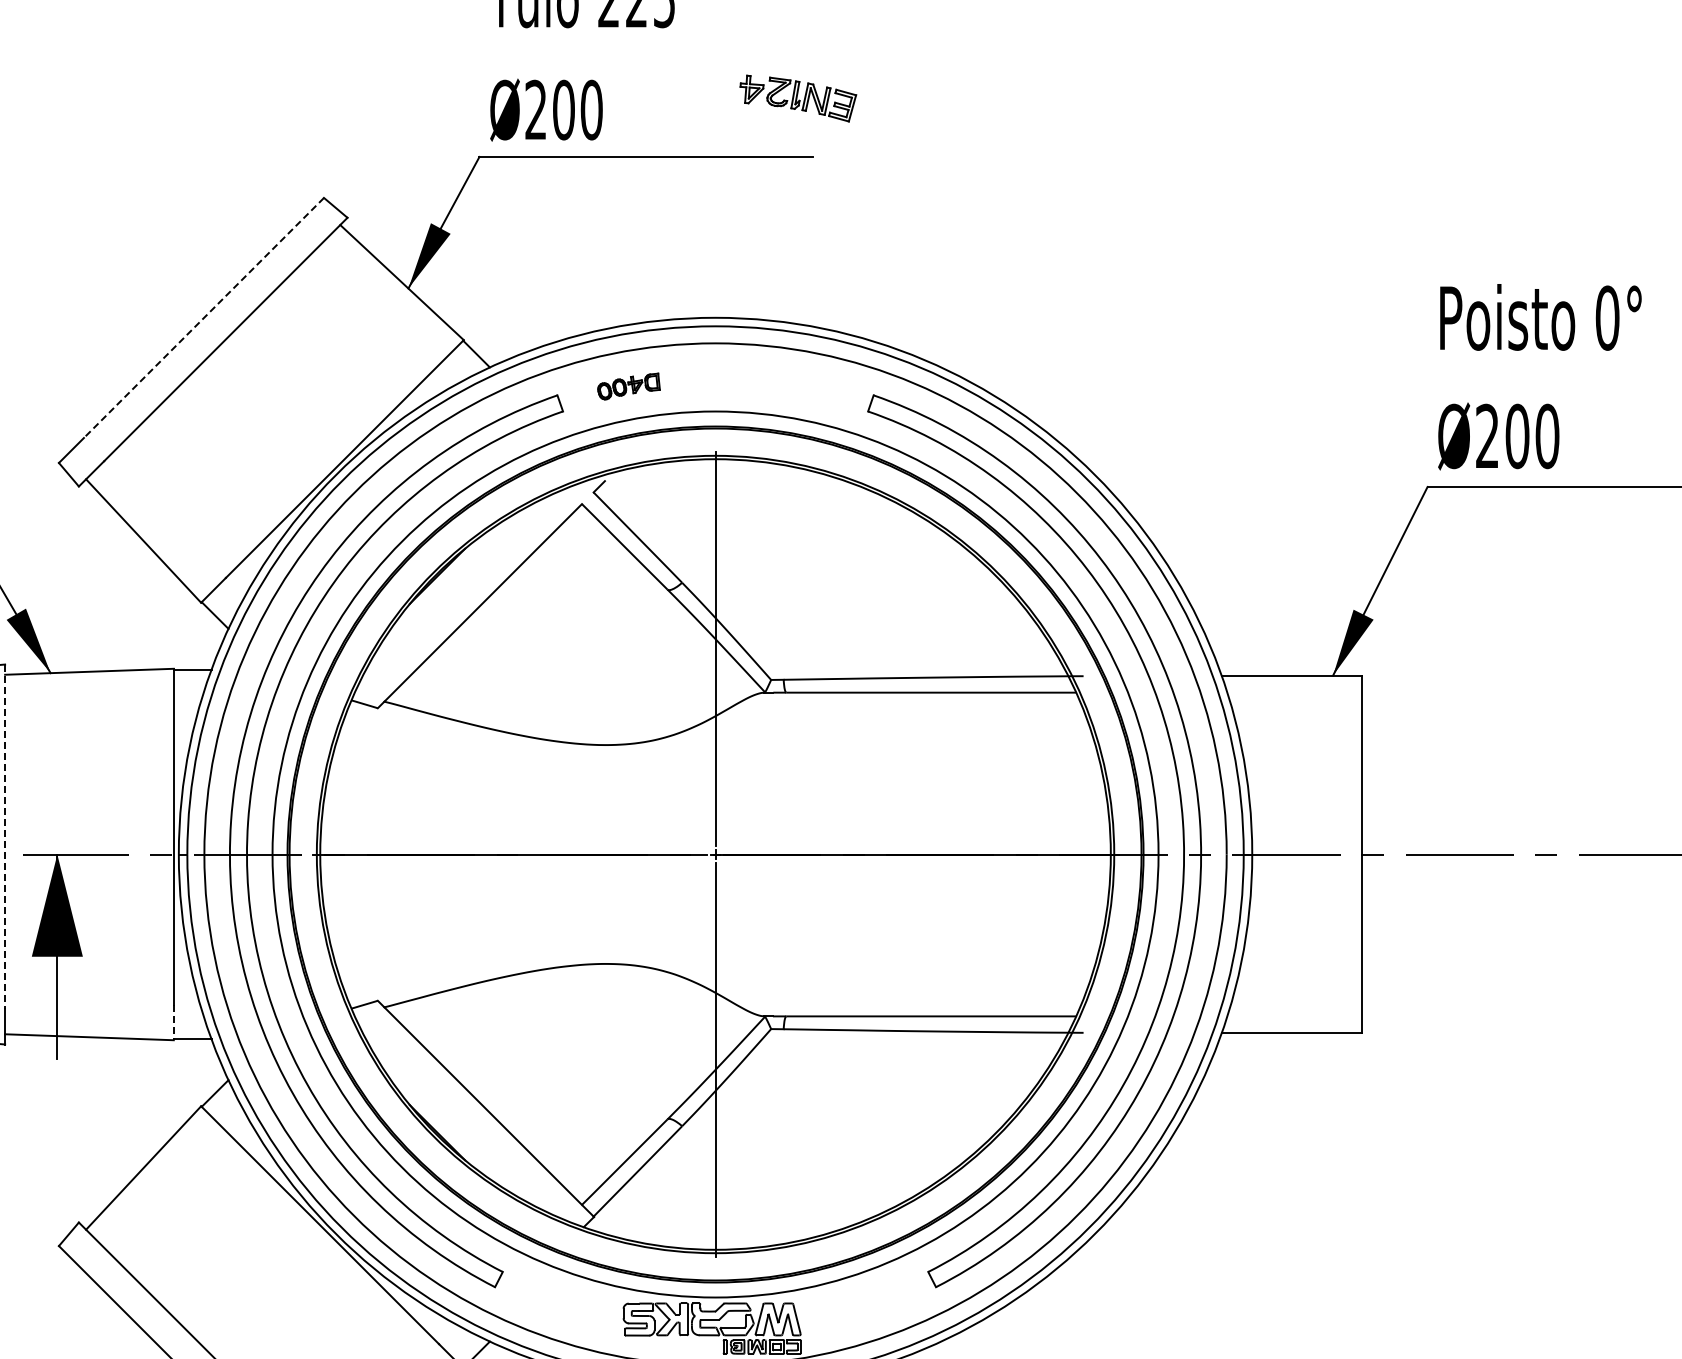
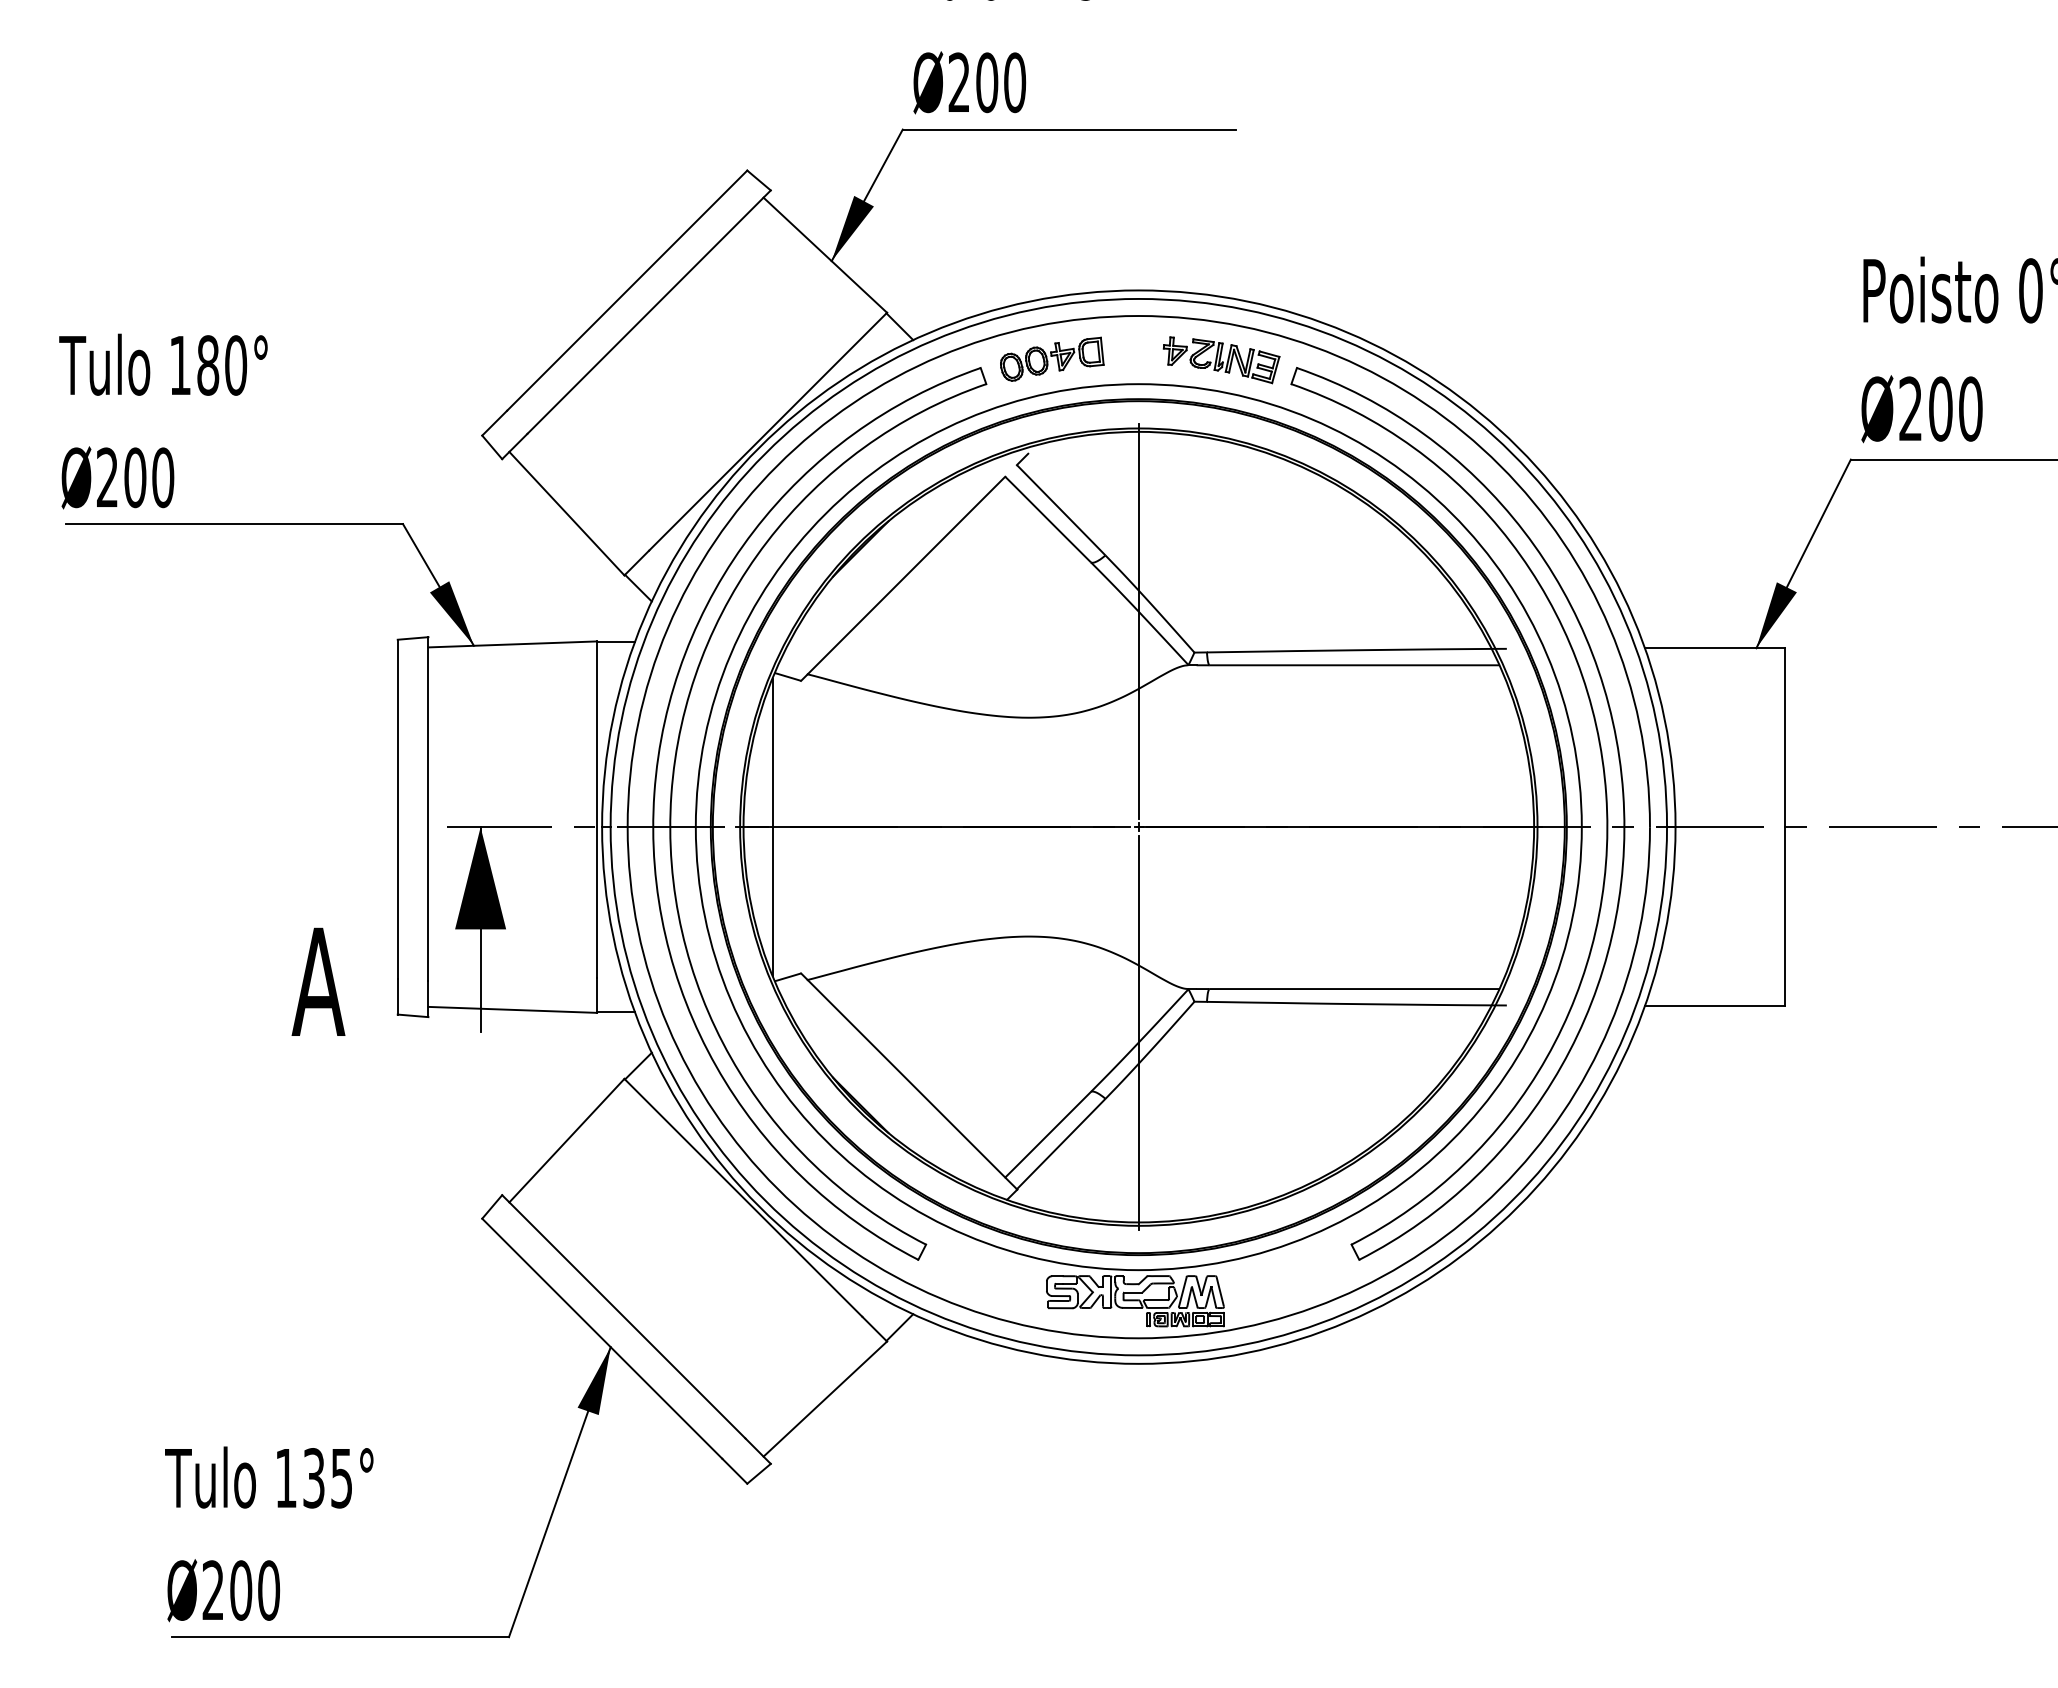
part: (798, 98) -> (1221, 360), moved
line: (204, 317) -> (627, 290), dashed -> solid
part: (629, 385) -> (1052, 358), size x1.67
line: (5, 836) -> (428, 809), dashed -> solid
line: (349, 853) -> (772, 826), added
line: (174, 1022) -> (597, 995), dashed -> solid

